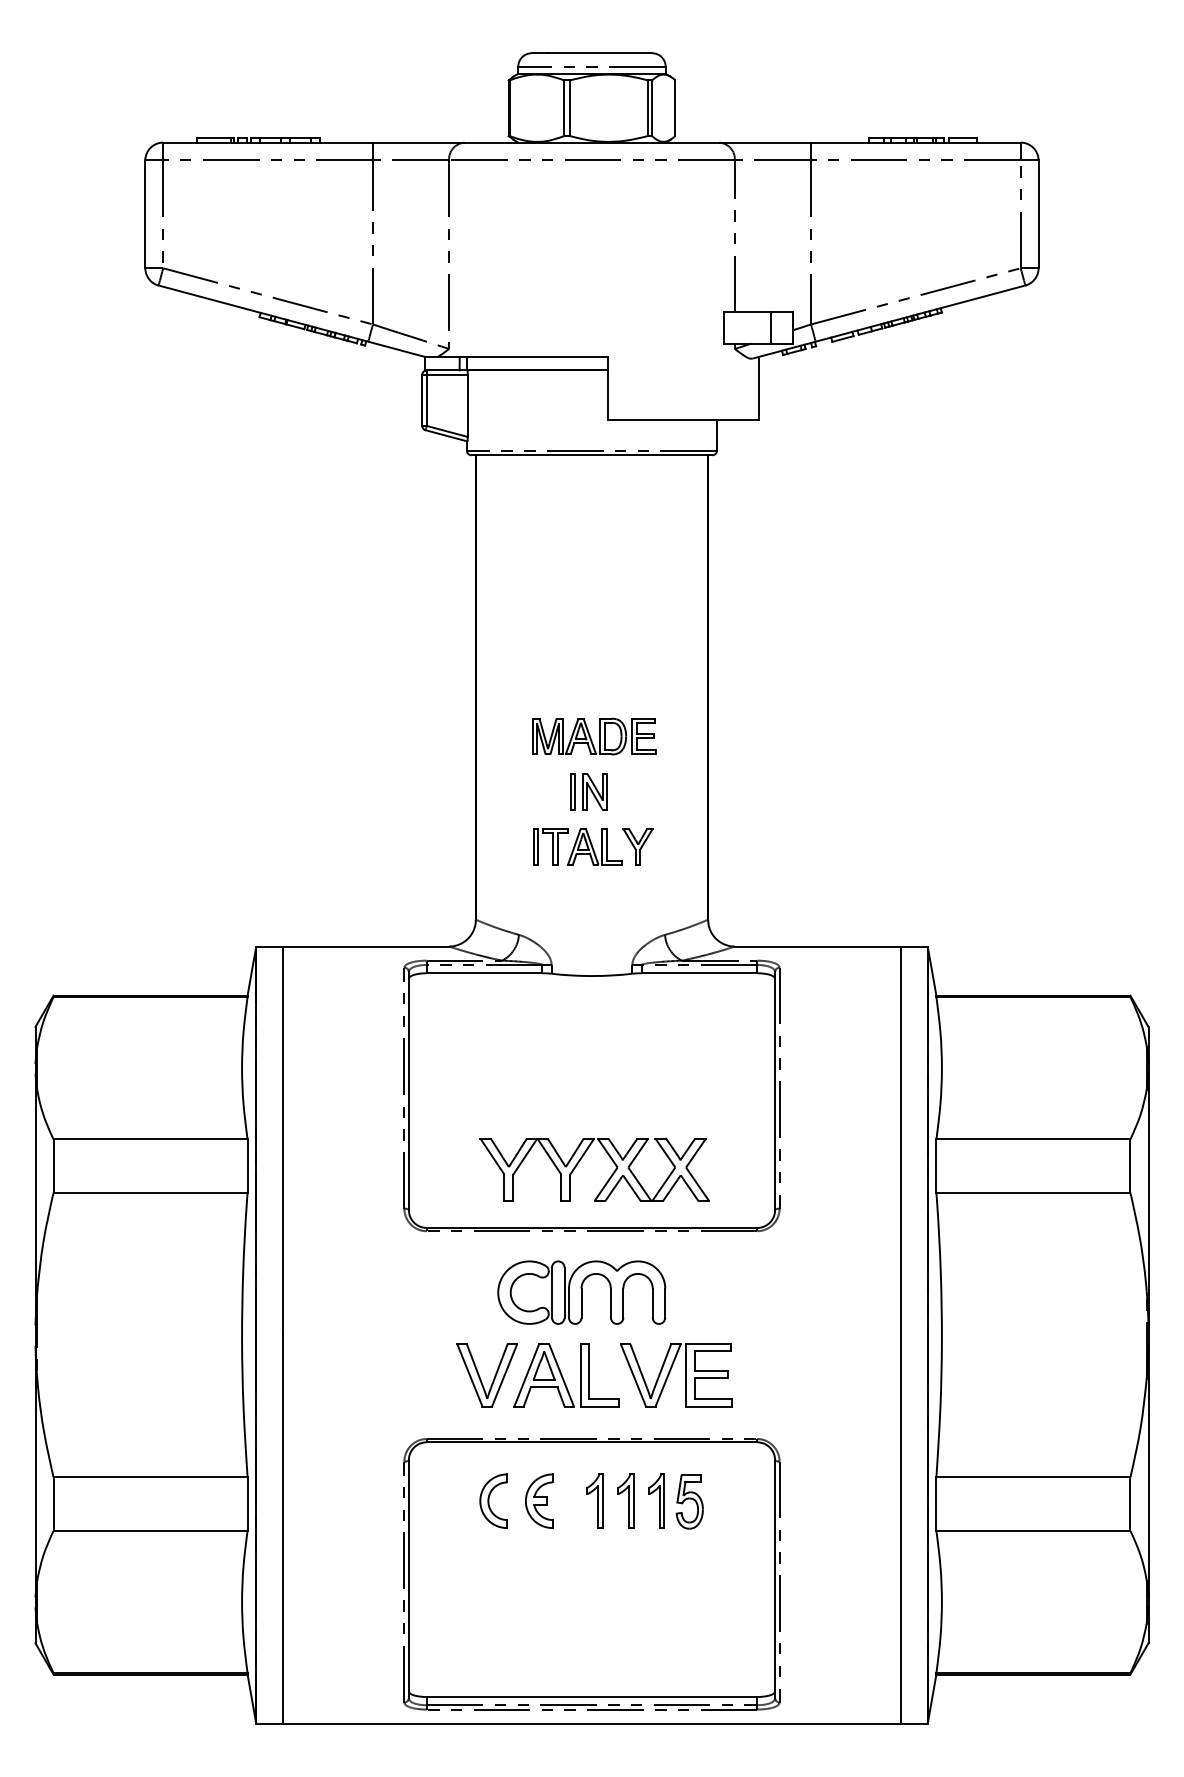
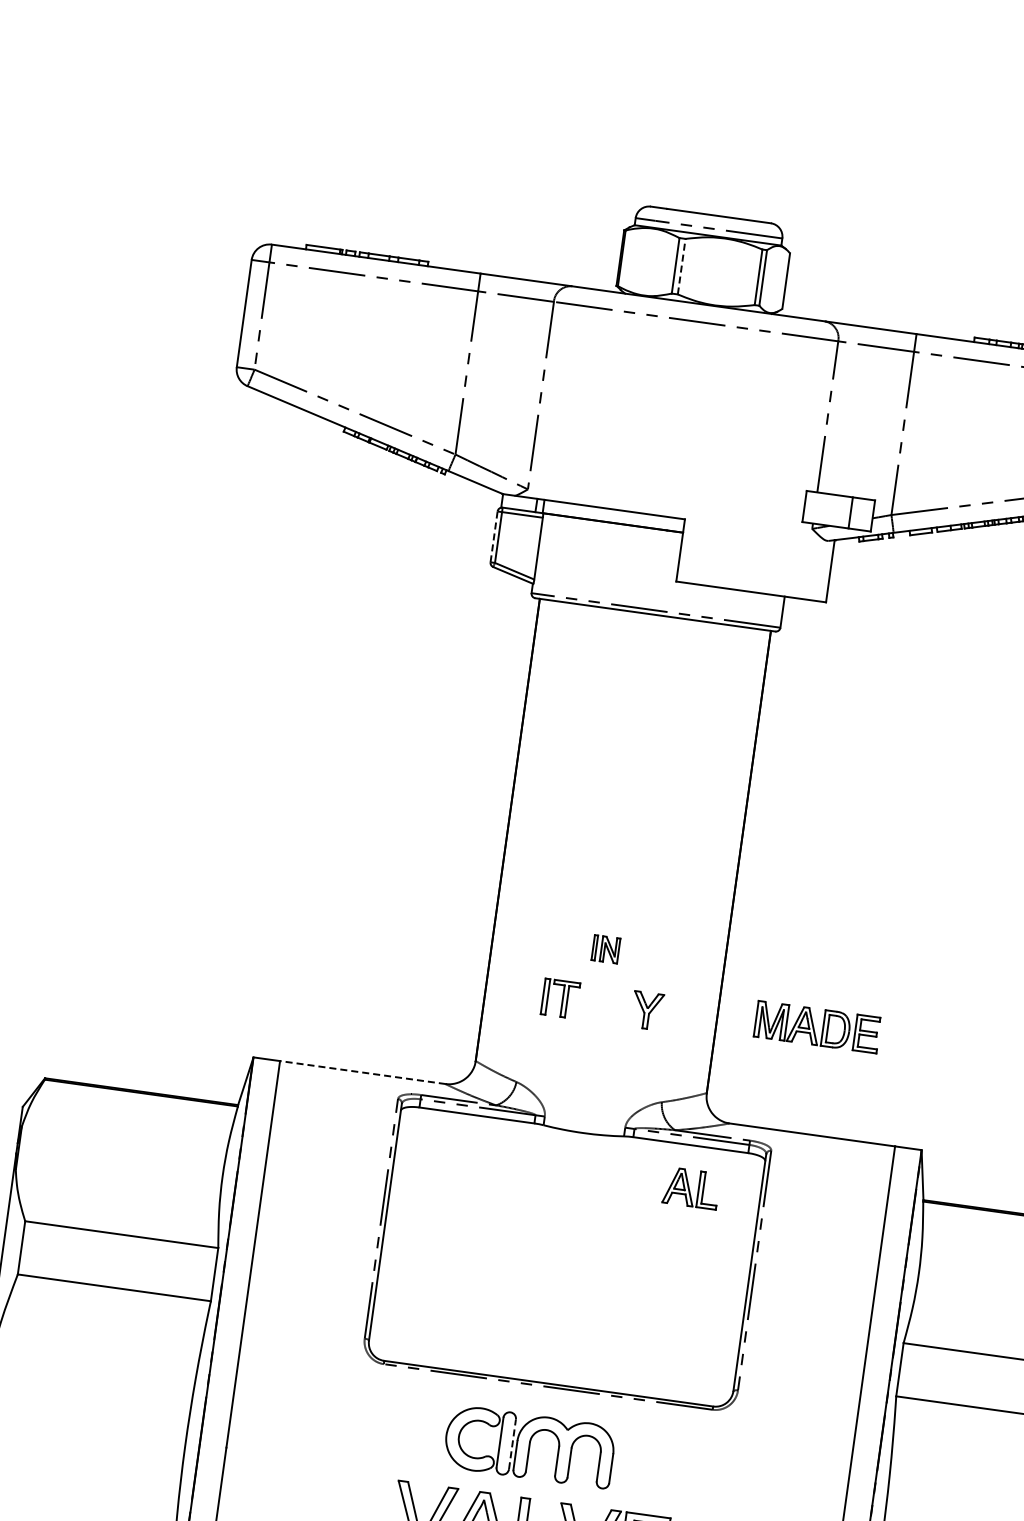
line: (570, 108) -> (681, 266), solid -> dashed
line: (422, 400) -> (494, 537), solid -> dashed
part: (594, 736) -> (817, 1027), moved
part: (588, 791) -> (605, 948), size x0.7
part: (594, 846) -> (690, 1188), moved
line: (365, 946) -> (362, 1072), solid -> dashed
part: (580, 1161) -> (546, 1316), removed
line: (564, 1292) -> (512, 1444), solid -> dashed

